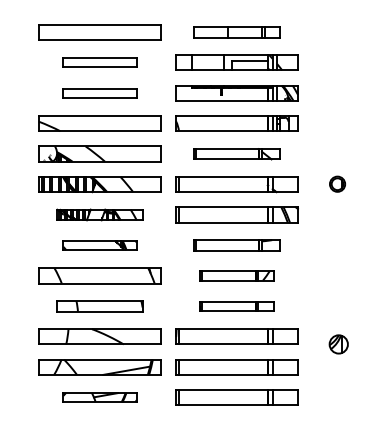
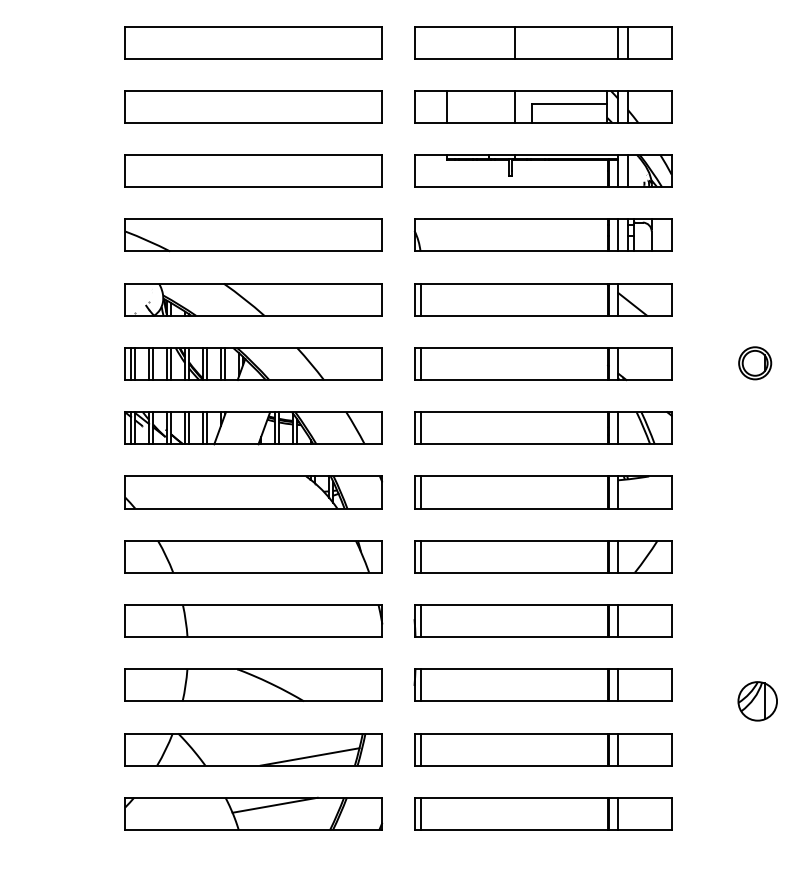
part: (236, 32) -> (541, 43), size x1.43
part: (99, 62) -> (252, 106), size x1.67
part: (99, 93) -> (252, 171), size x1.67
part: (236, 153) -> (541, 298), size x1.43
part: (99, 214) -> (252, 427), size x1.43
part: (99, 245) -> (252, 492), size x1.67
part: (236, 245) -> (541, 492), size x1.43
part: (236, 275) -> (541, 555), size x1.67
part: (99, 306) -> (252, 621), size x1.43
part: (236, 306) -> (541, 621), size x1.67
part: (99, 397) -> (252, 813), size x1.67

